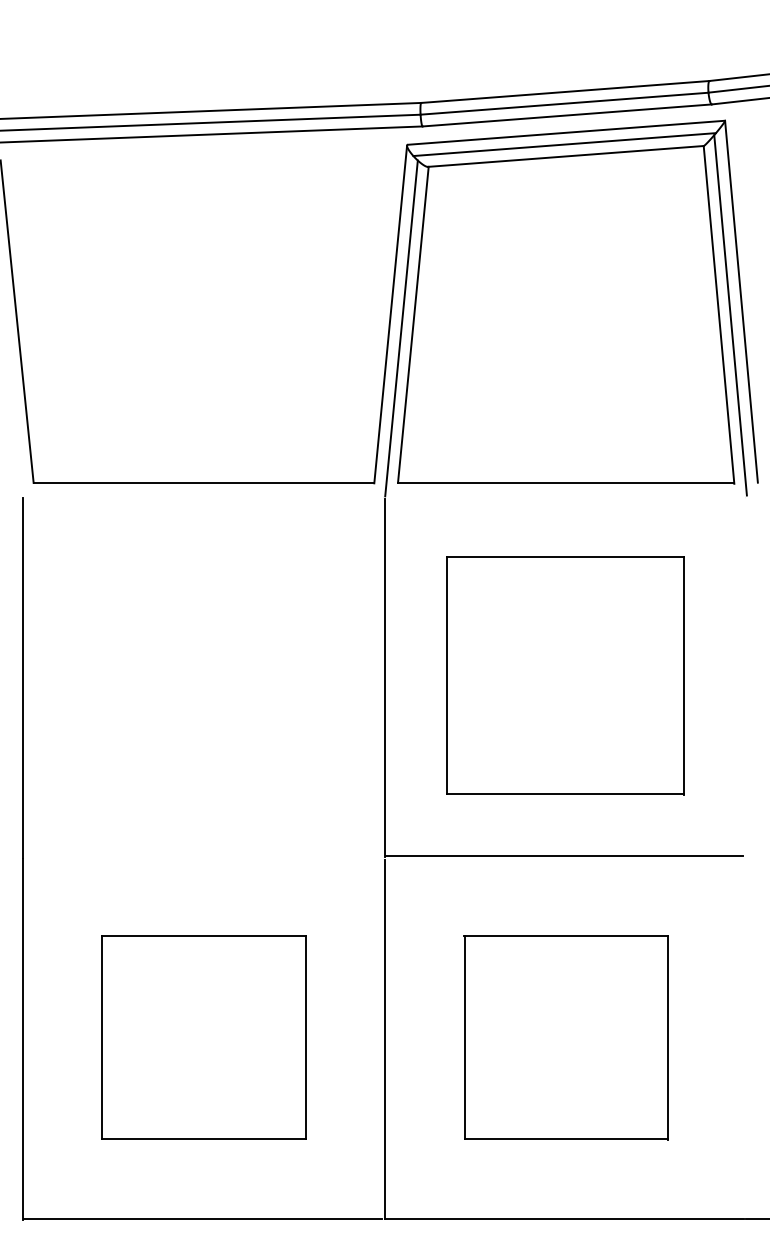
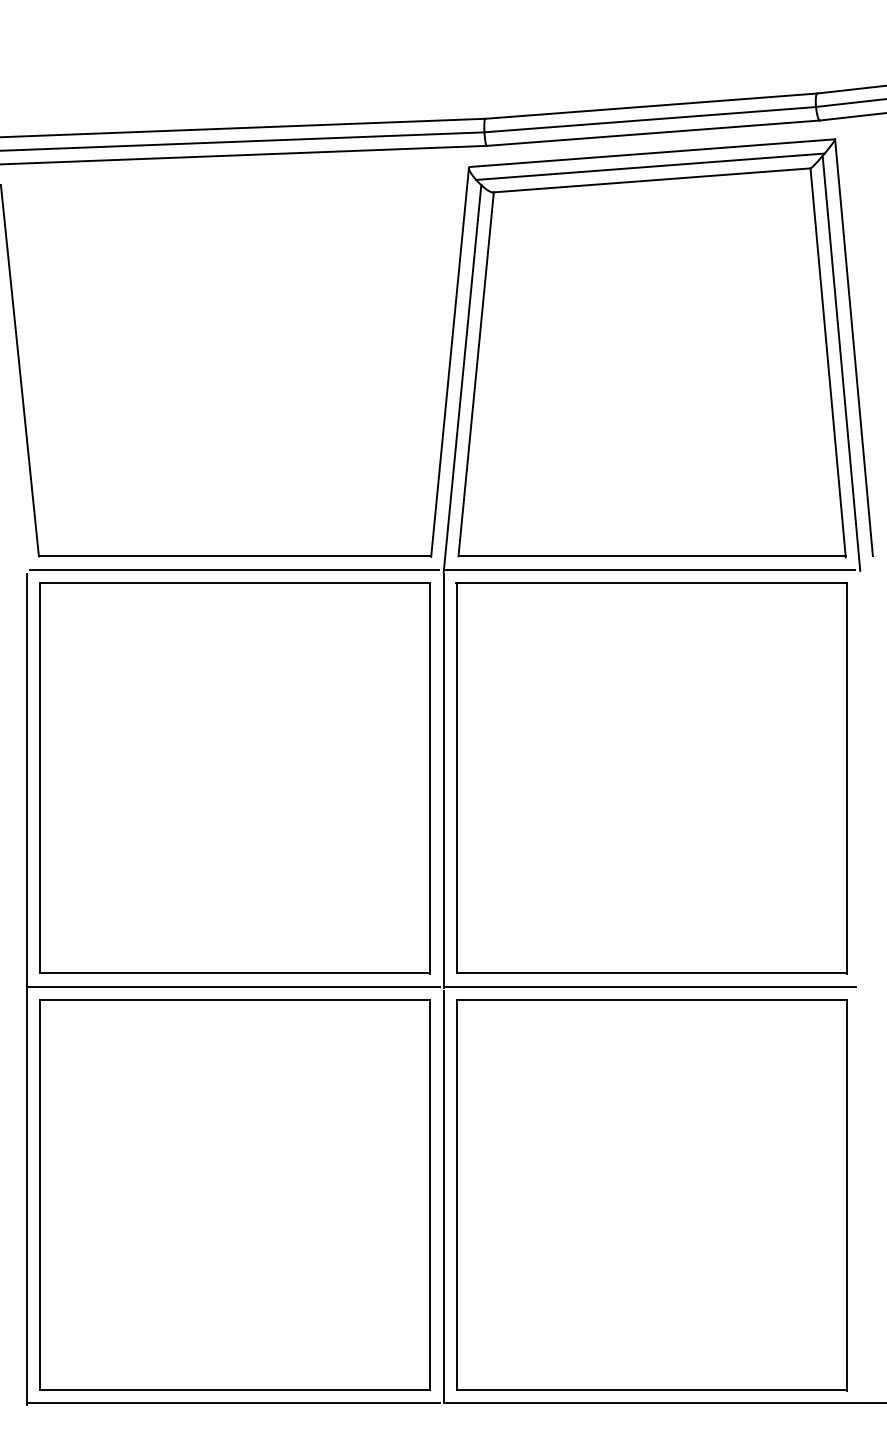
line: (203, 494) -> (234, 569), added
line: (564, 494) -> (650, 569), added
part: (203, 675) -> (234, 778), added
part: (565, 675) -> (651, 778), size x1.43
line: (202, 856) -> (233, 986), added
part: (203, 1037) -> (234, 1194), size x1.67
part: (565, 1037) -> (651, 1195), size x1.67

